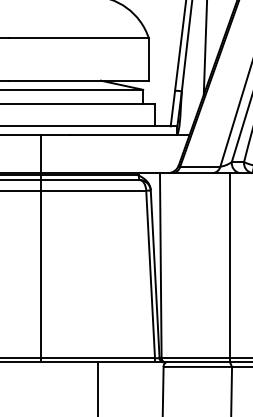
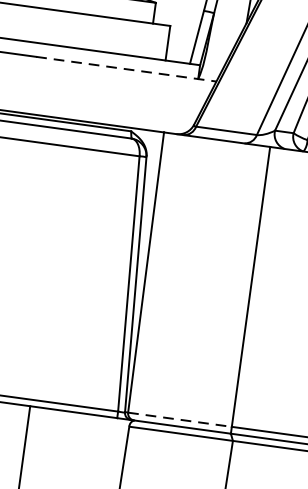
line: (129, 135) -> (125, 69), solid -> dashed
line: (196, 357) -> (181, 419), solid -> dashed

